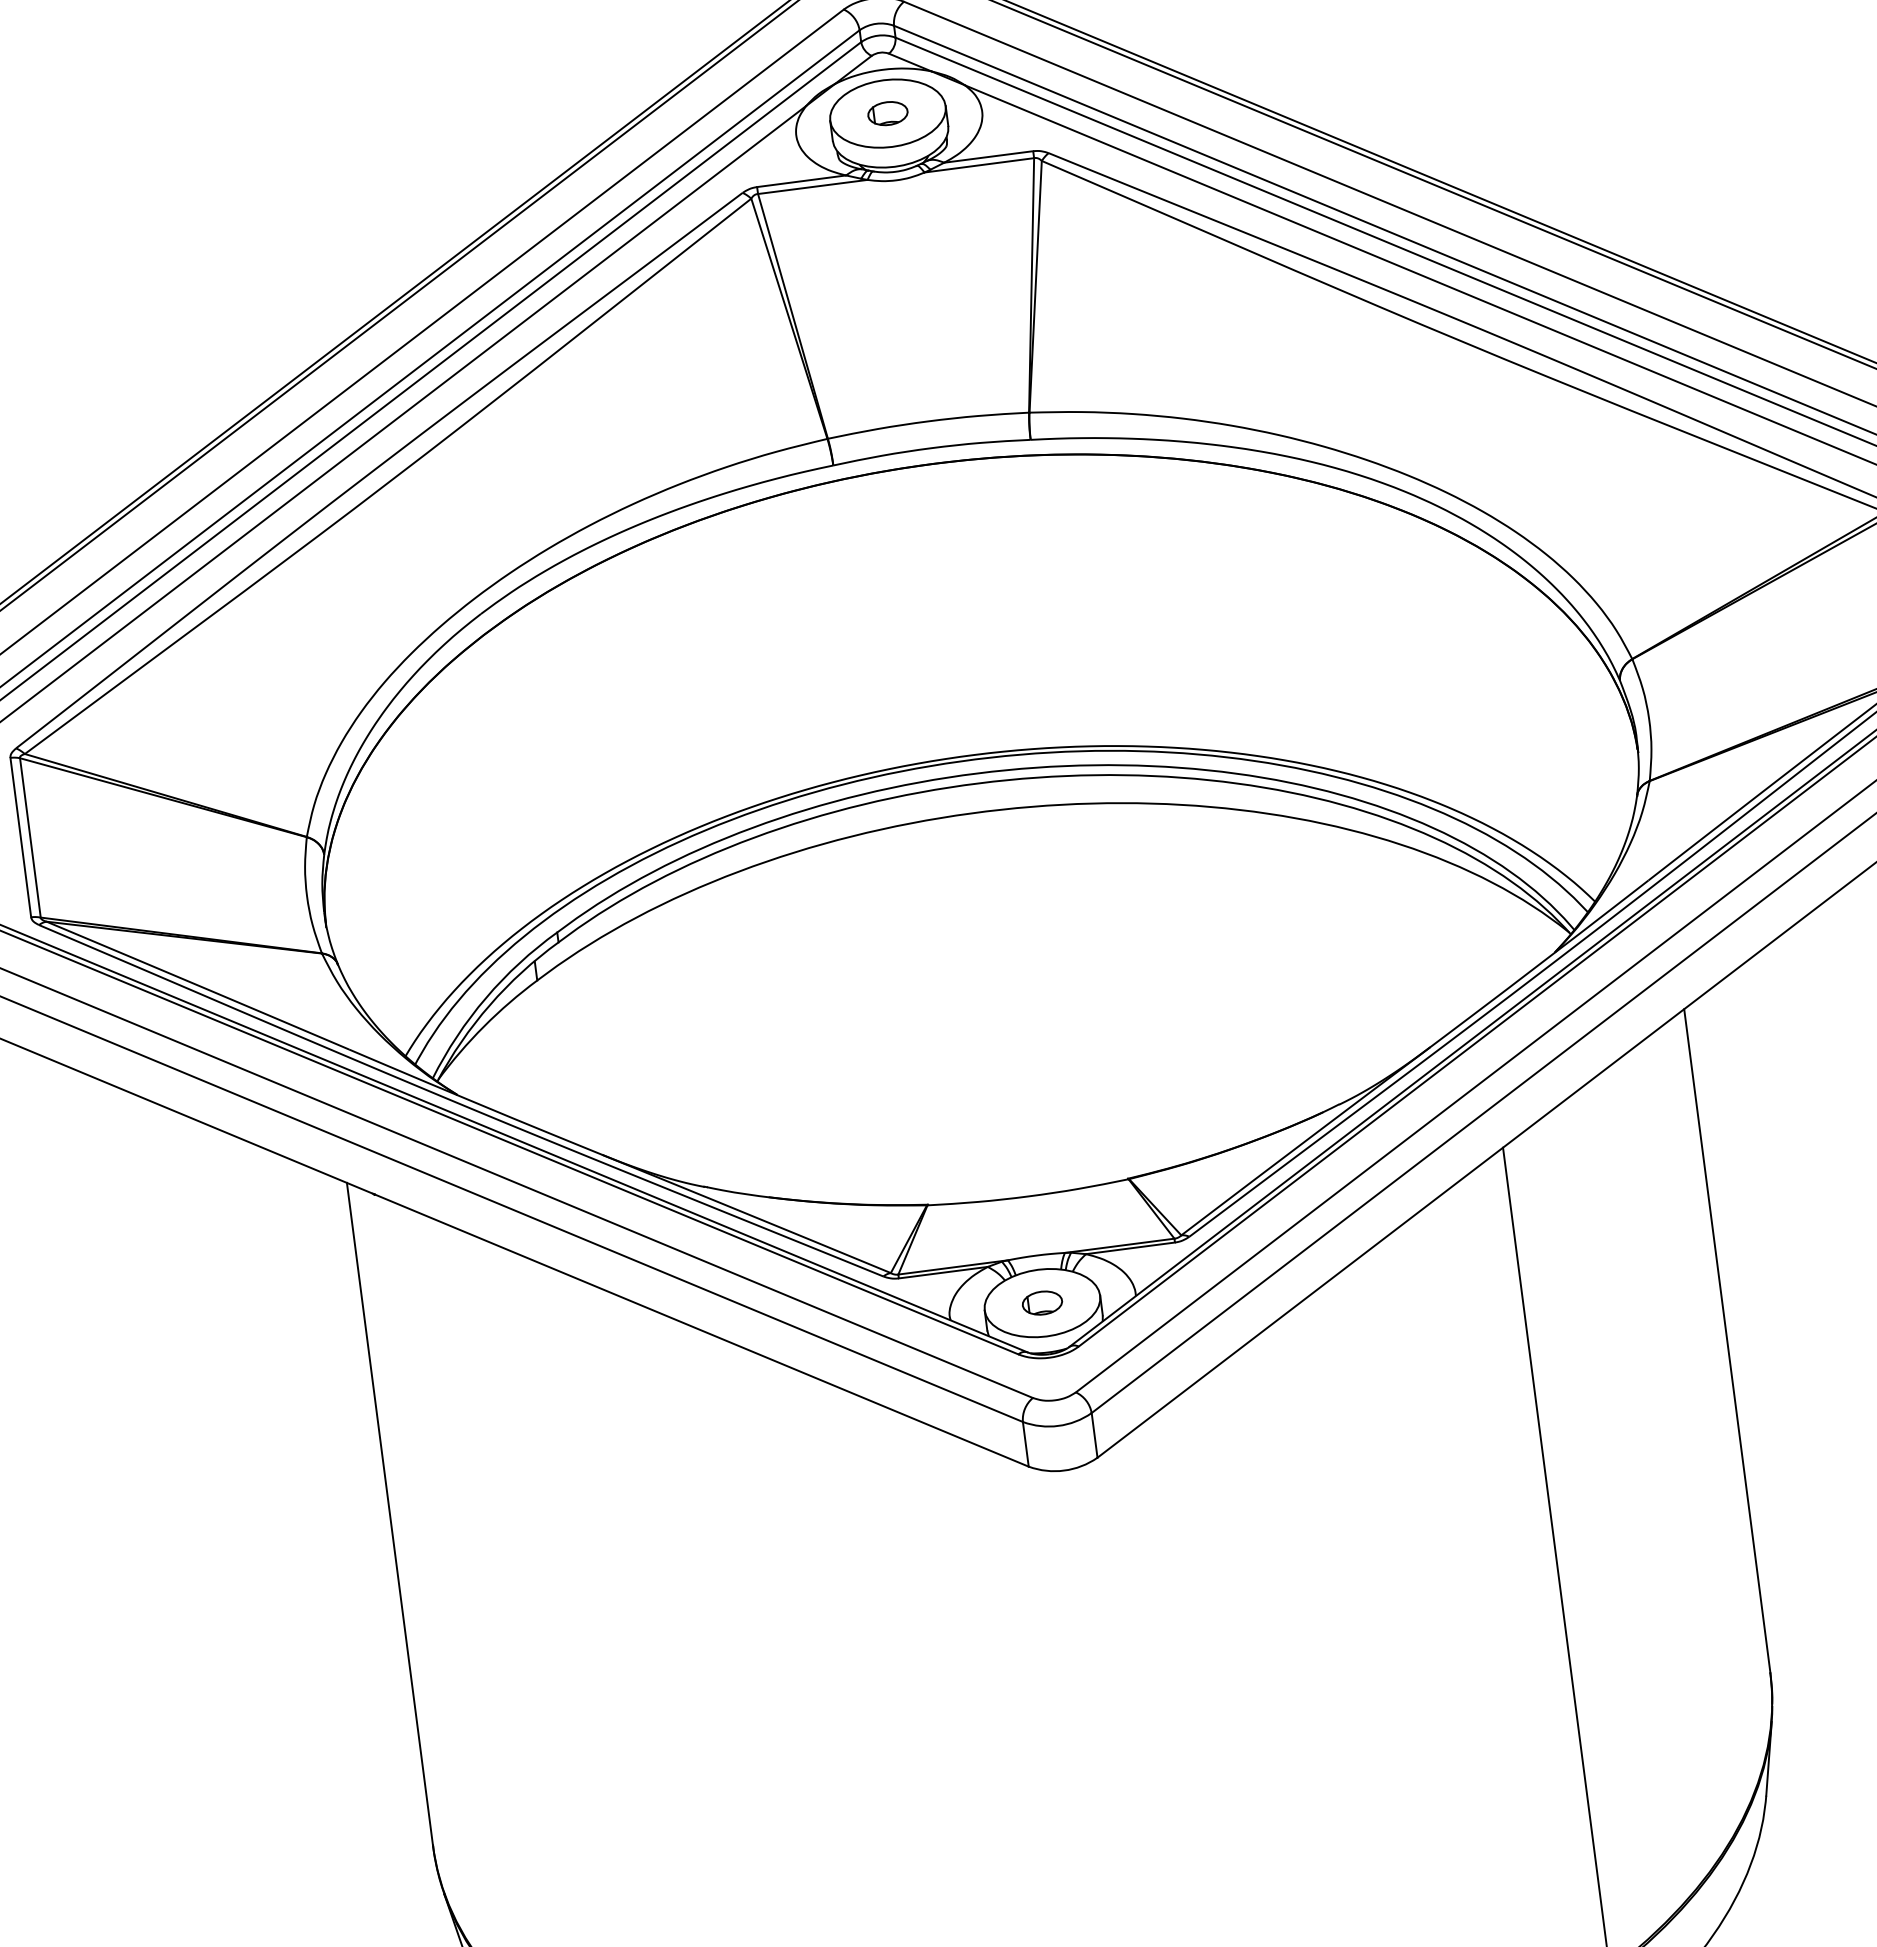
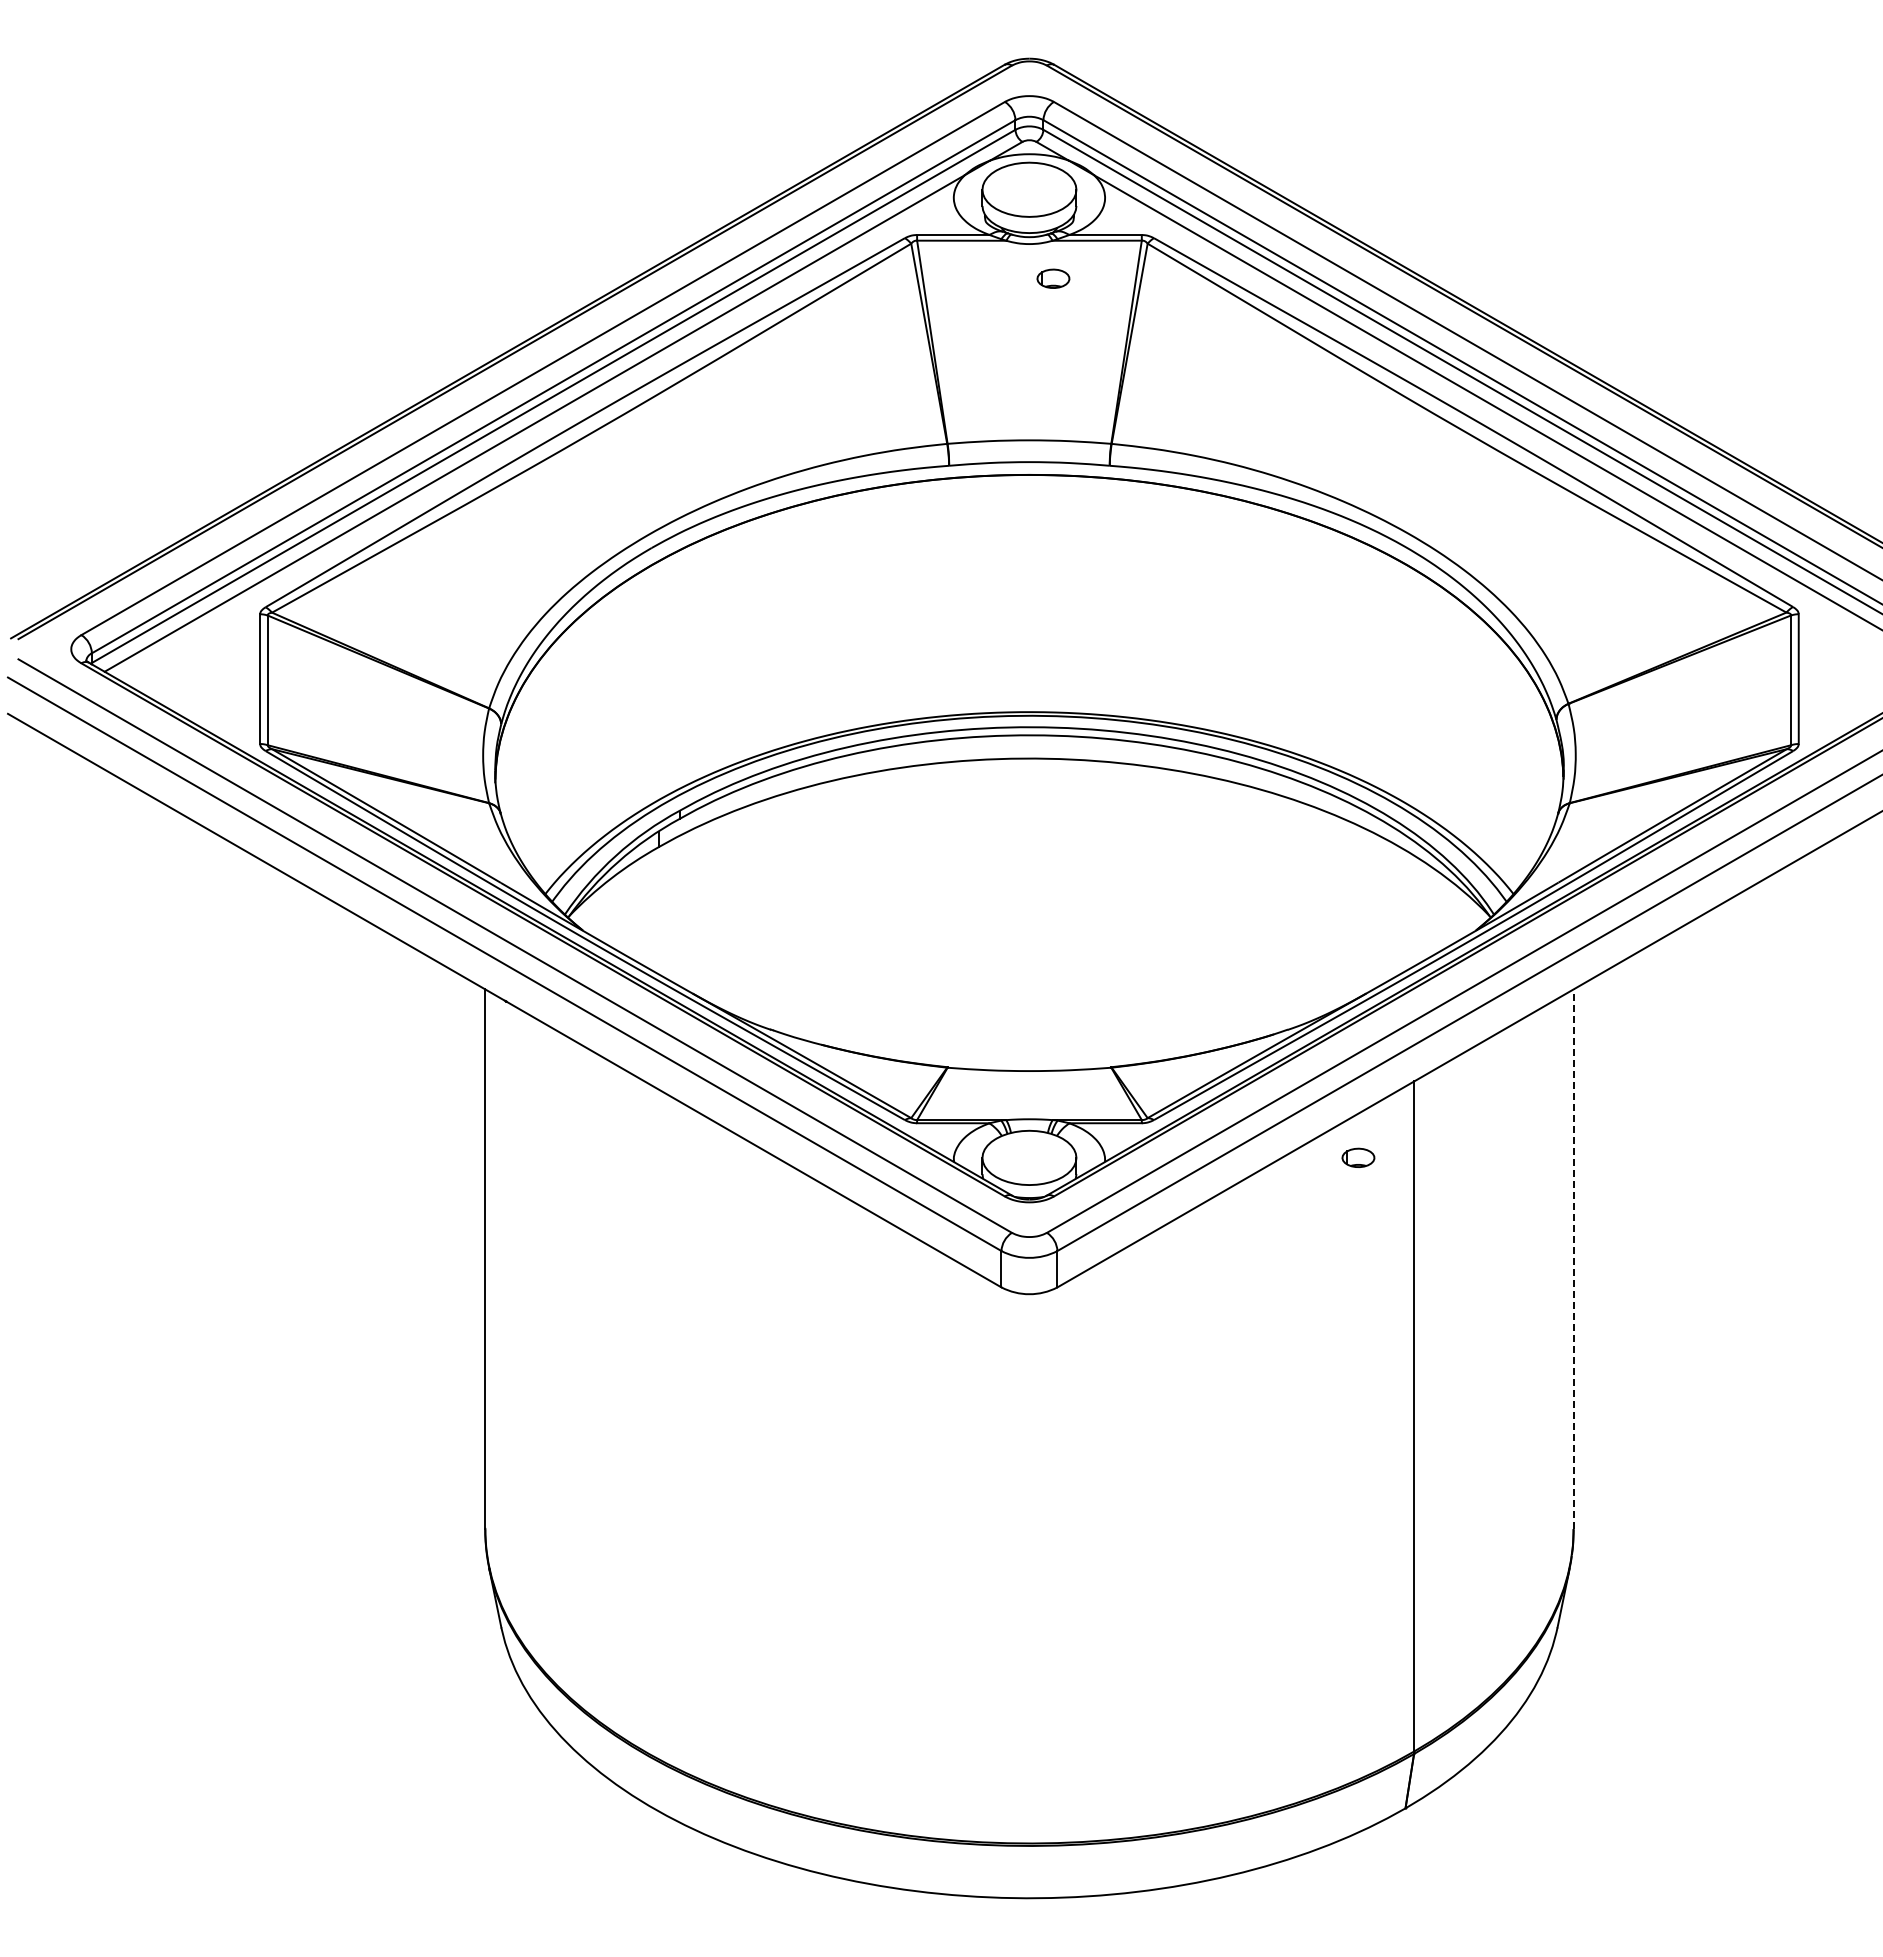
part: (887, 113) -> (1053, 278), moved
part: (1042, 1302) -> (1358, 1157), moved
line: (1727, 1341) -> (1573, 1259), solid -> dashed

